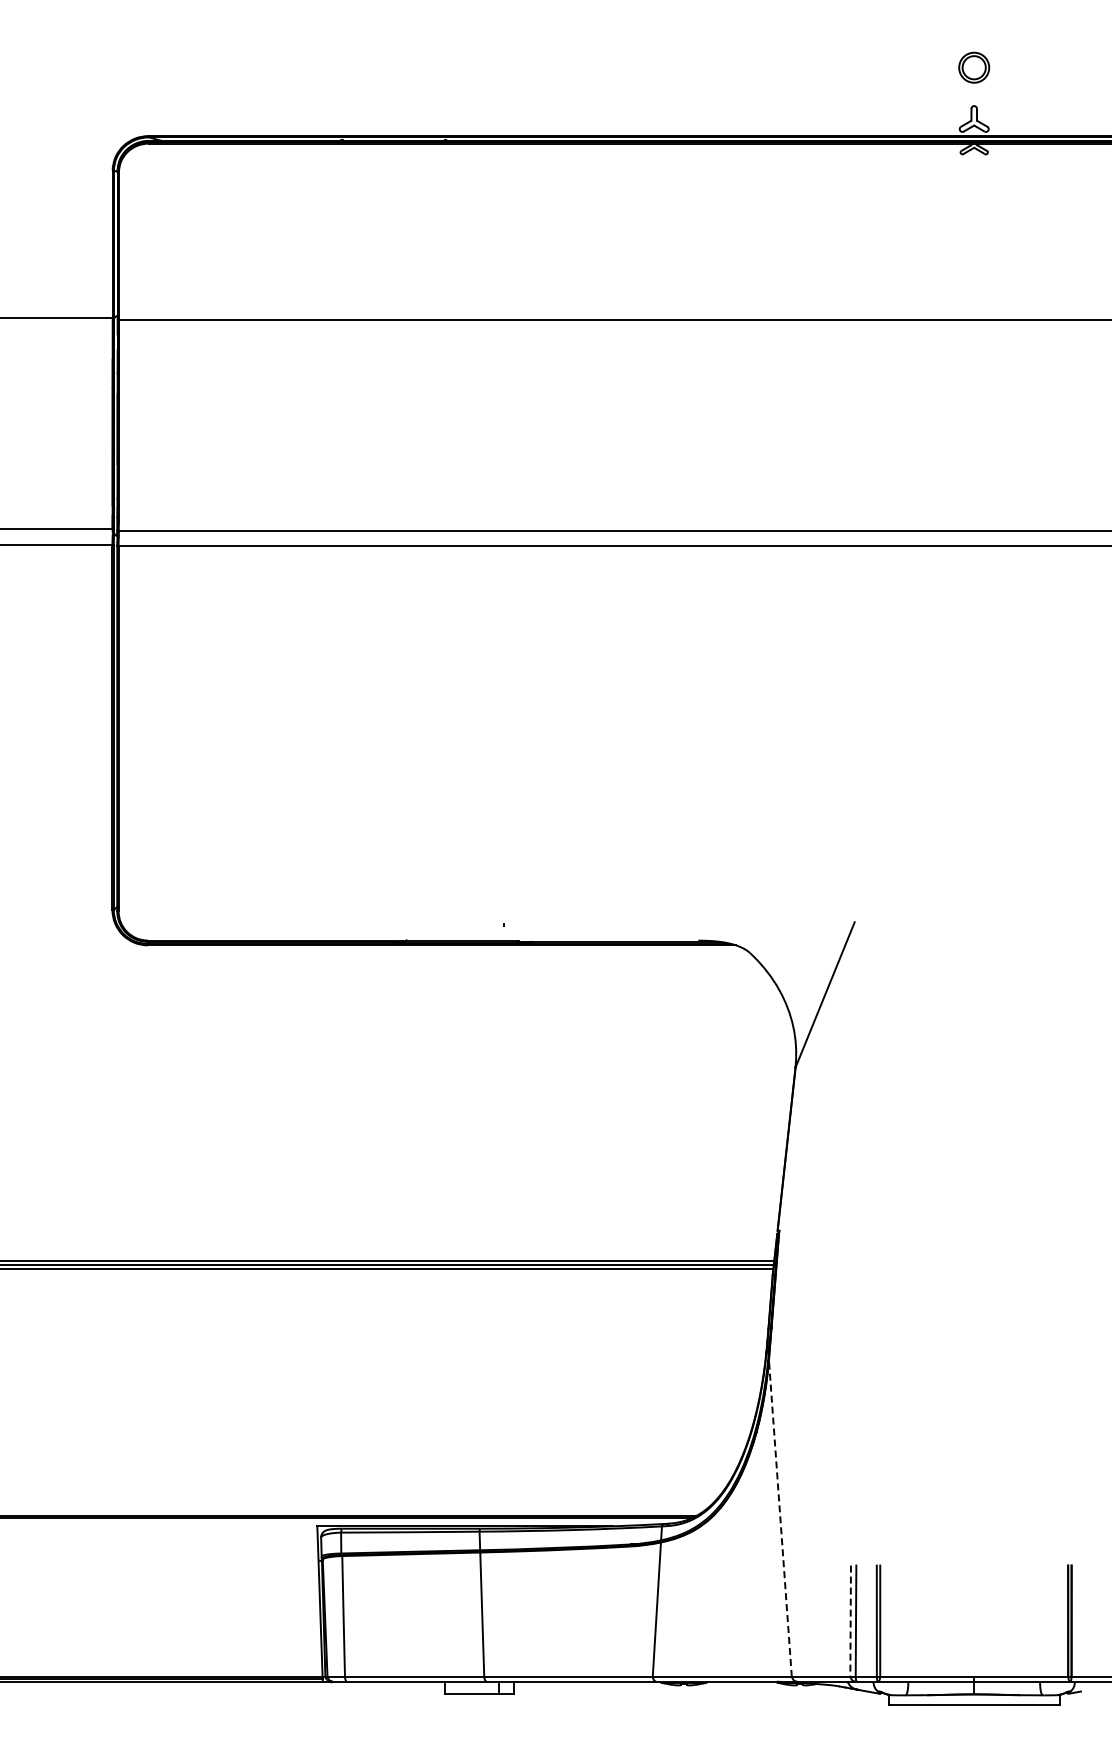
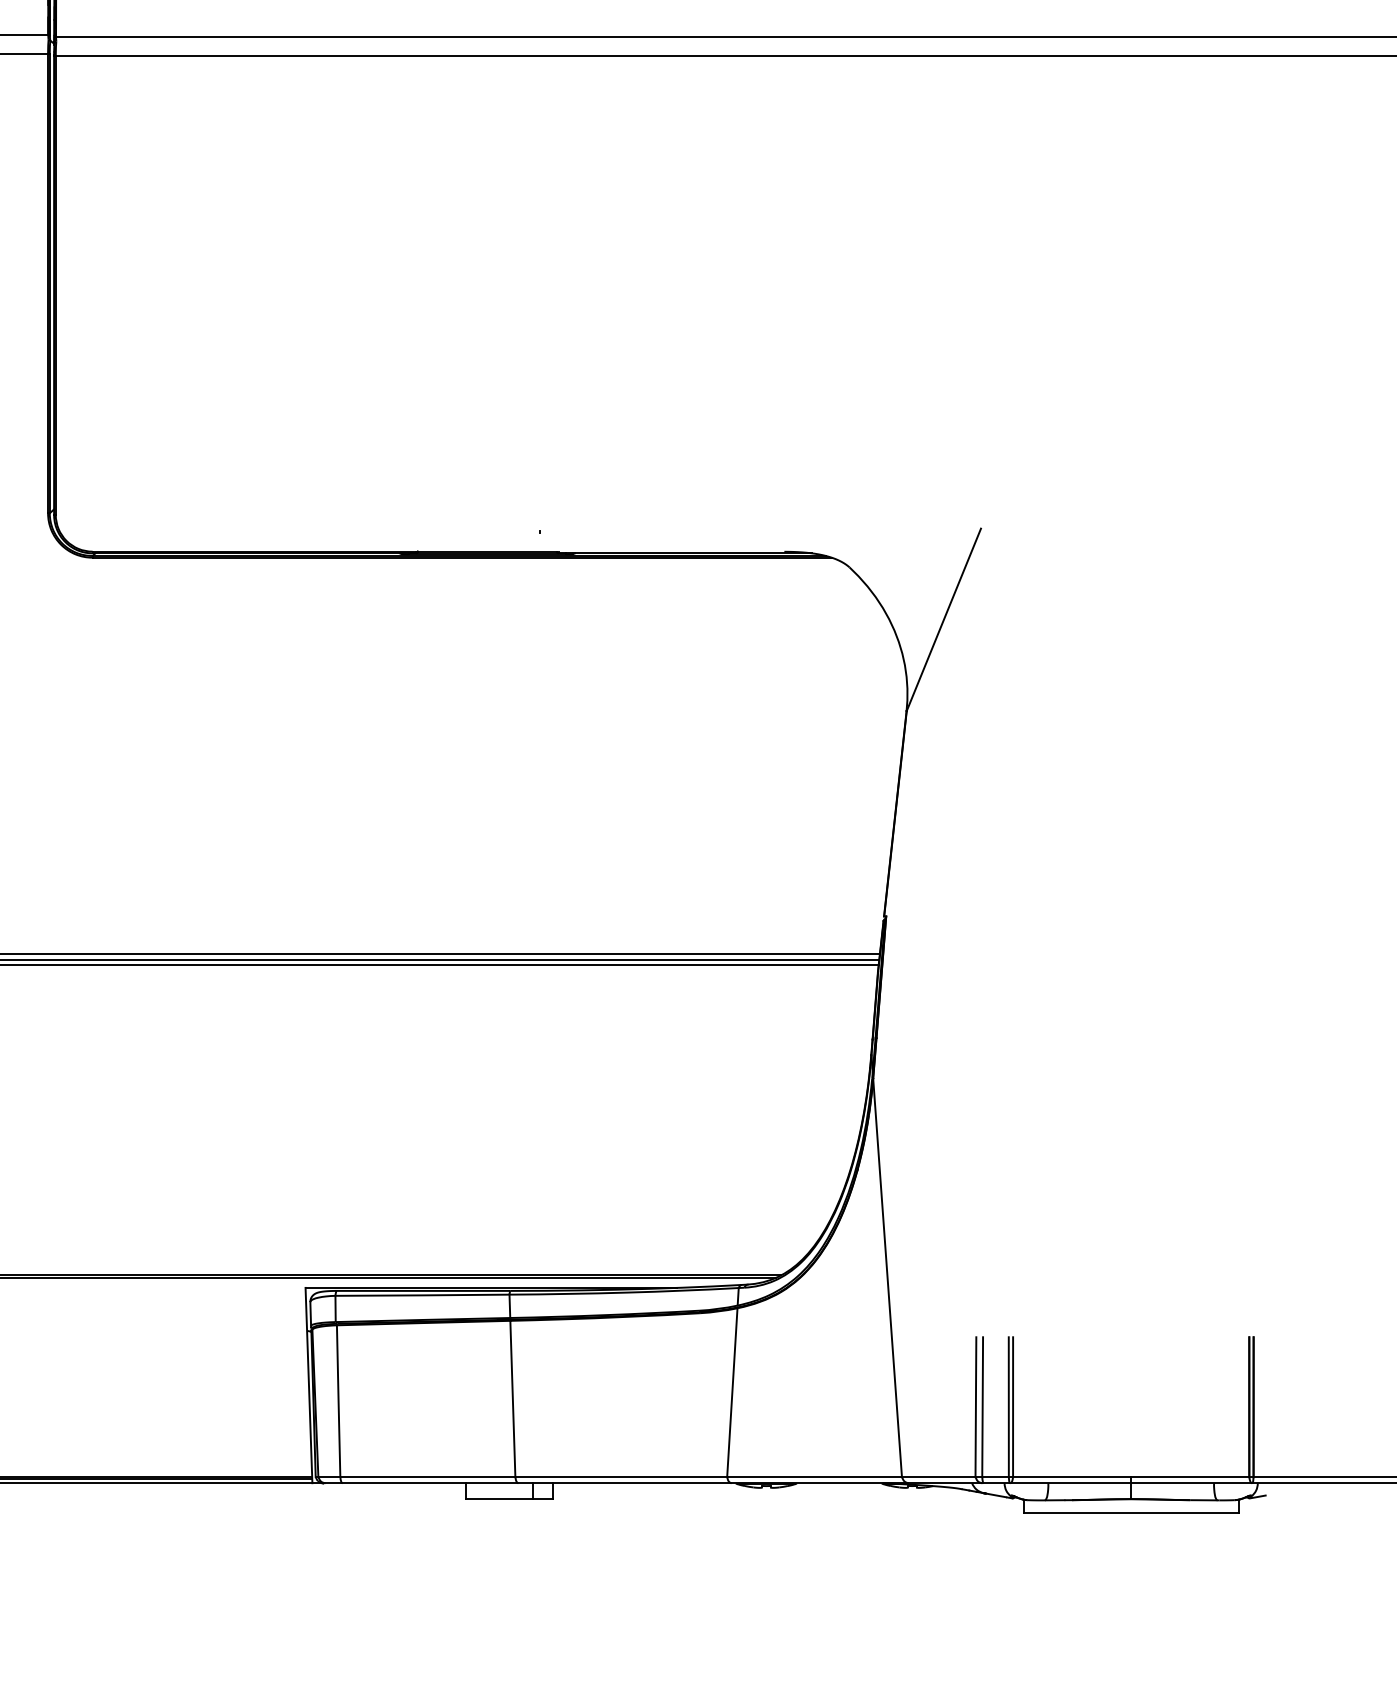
line: (780, 1518) -> (887, 1278), dashed -> solid
line: (850, 1621) -> (975, 1407), dashed -> solid

